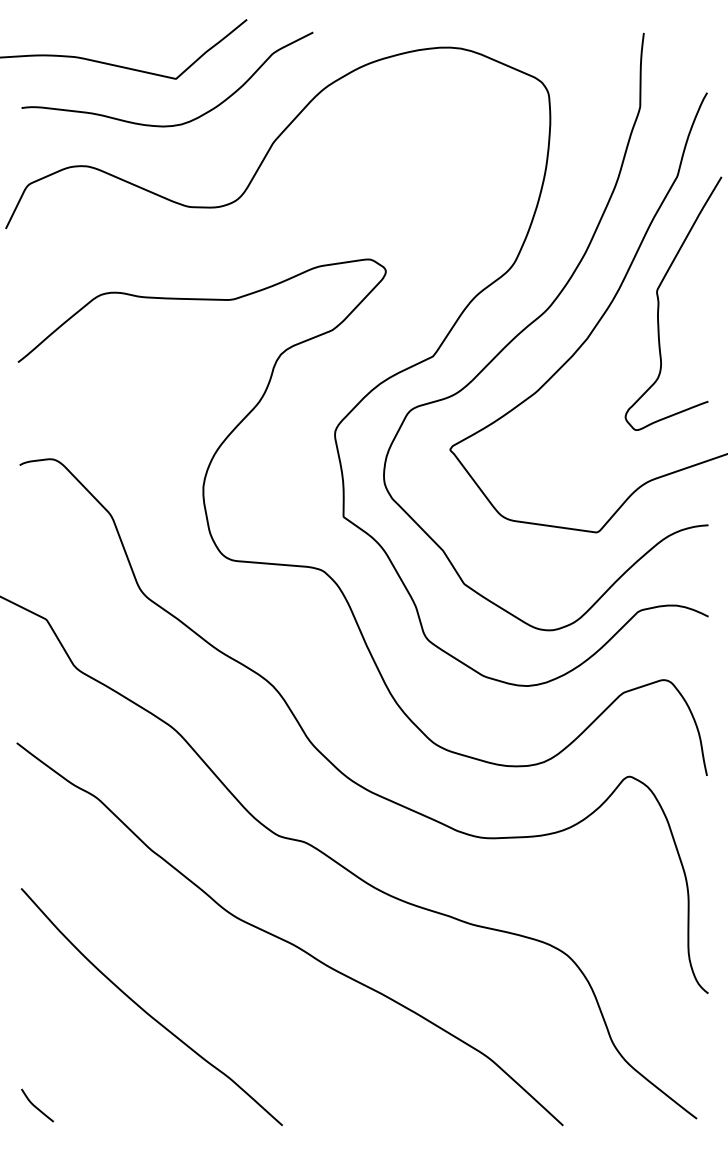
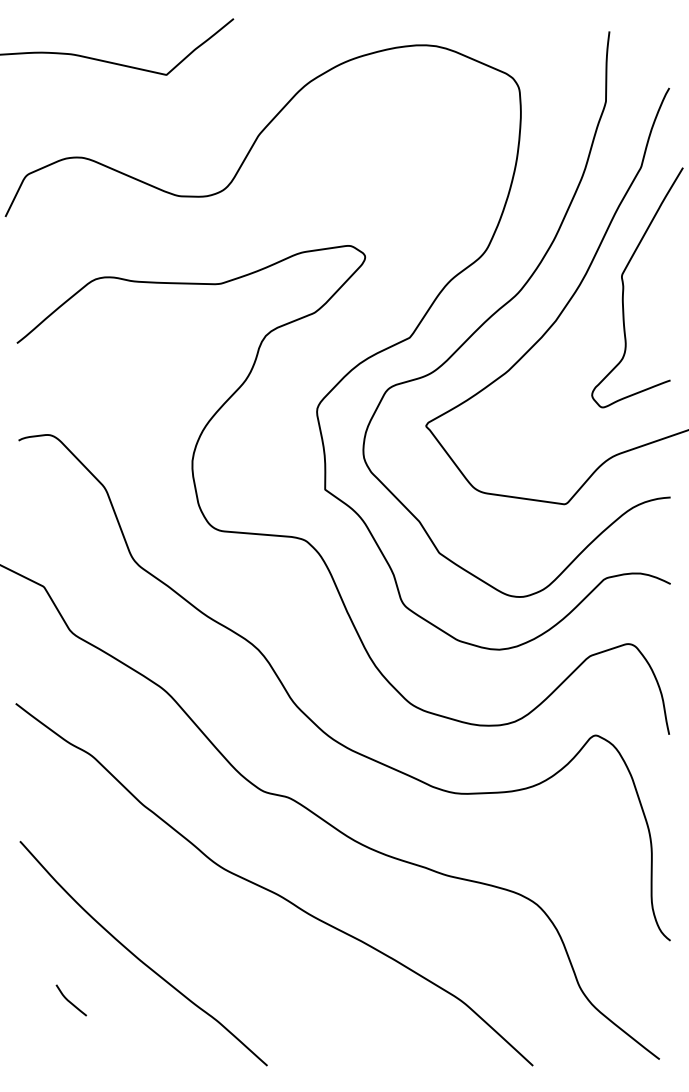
curve: (173, 124) -> (164, 118), removed
curve: (36, 1106) -> (70, 1001), moved

